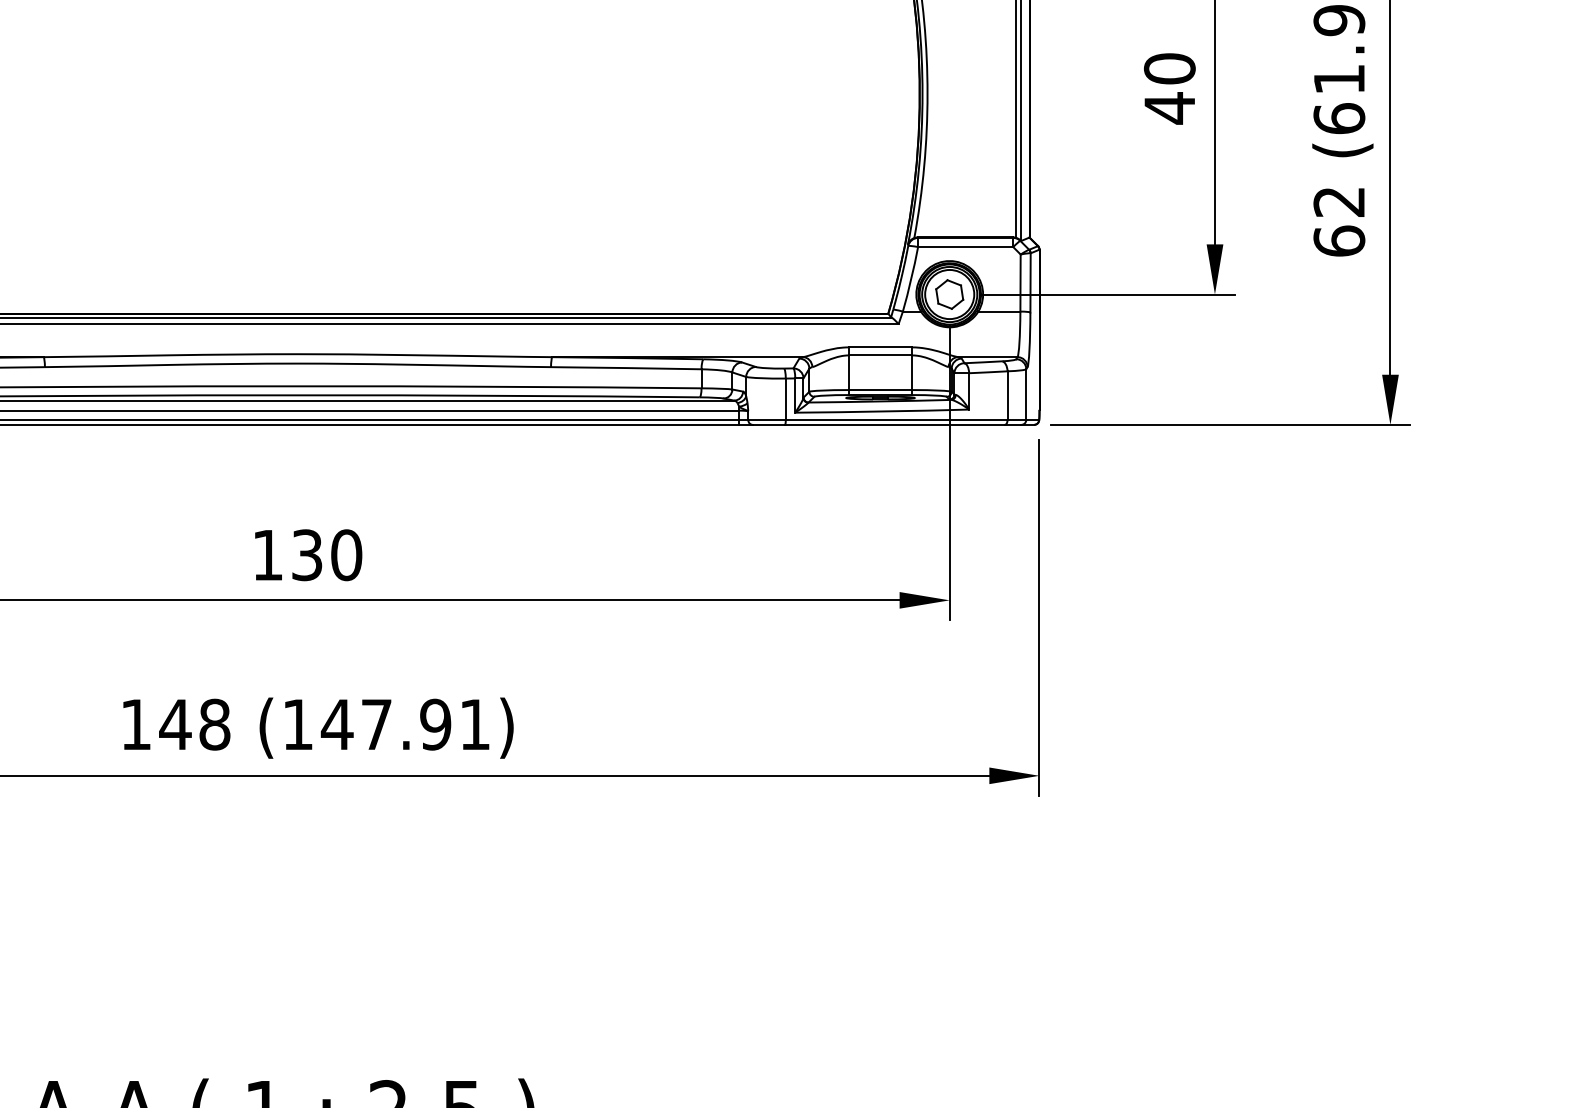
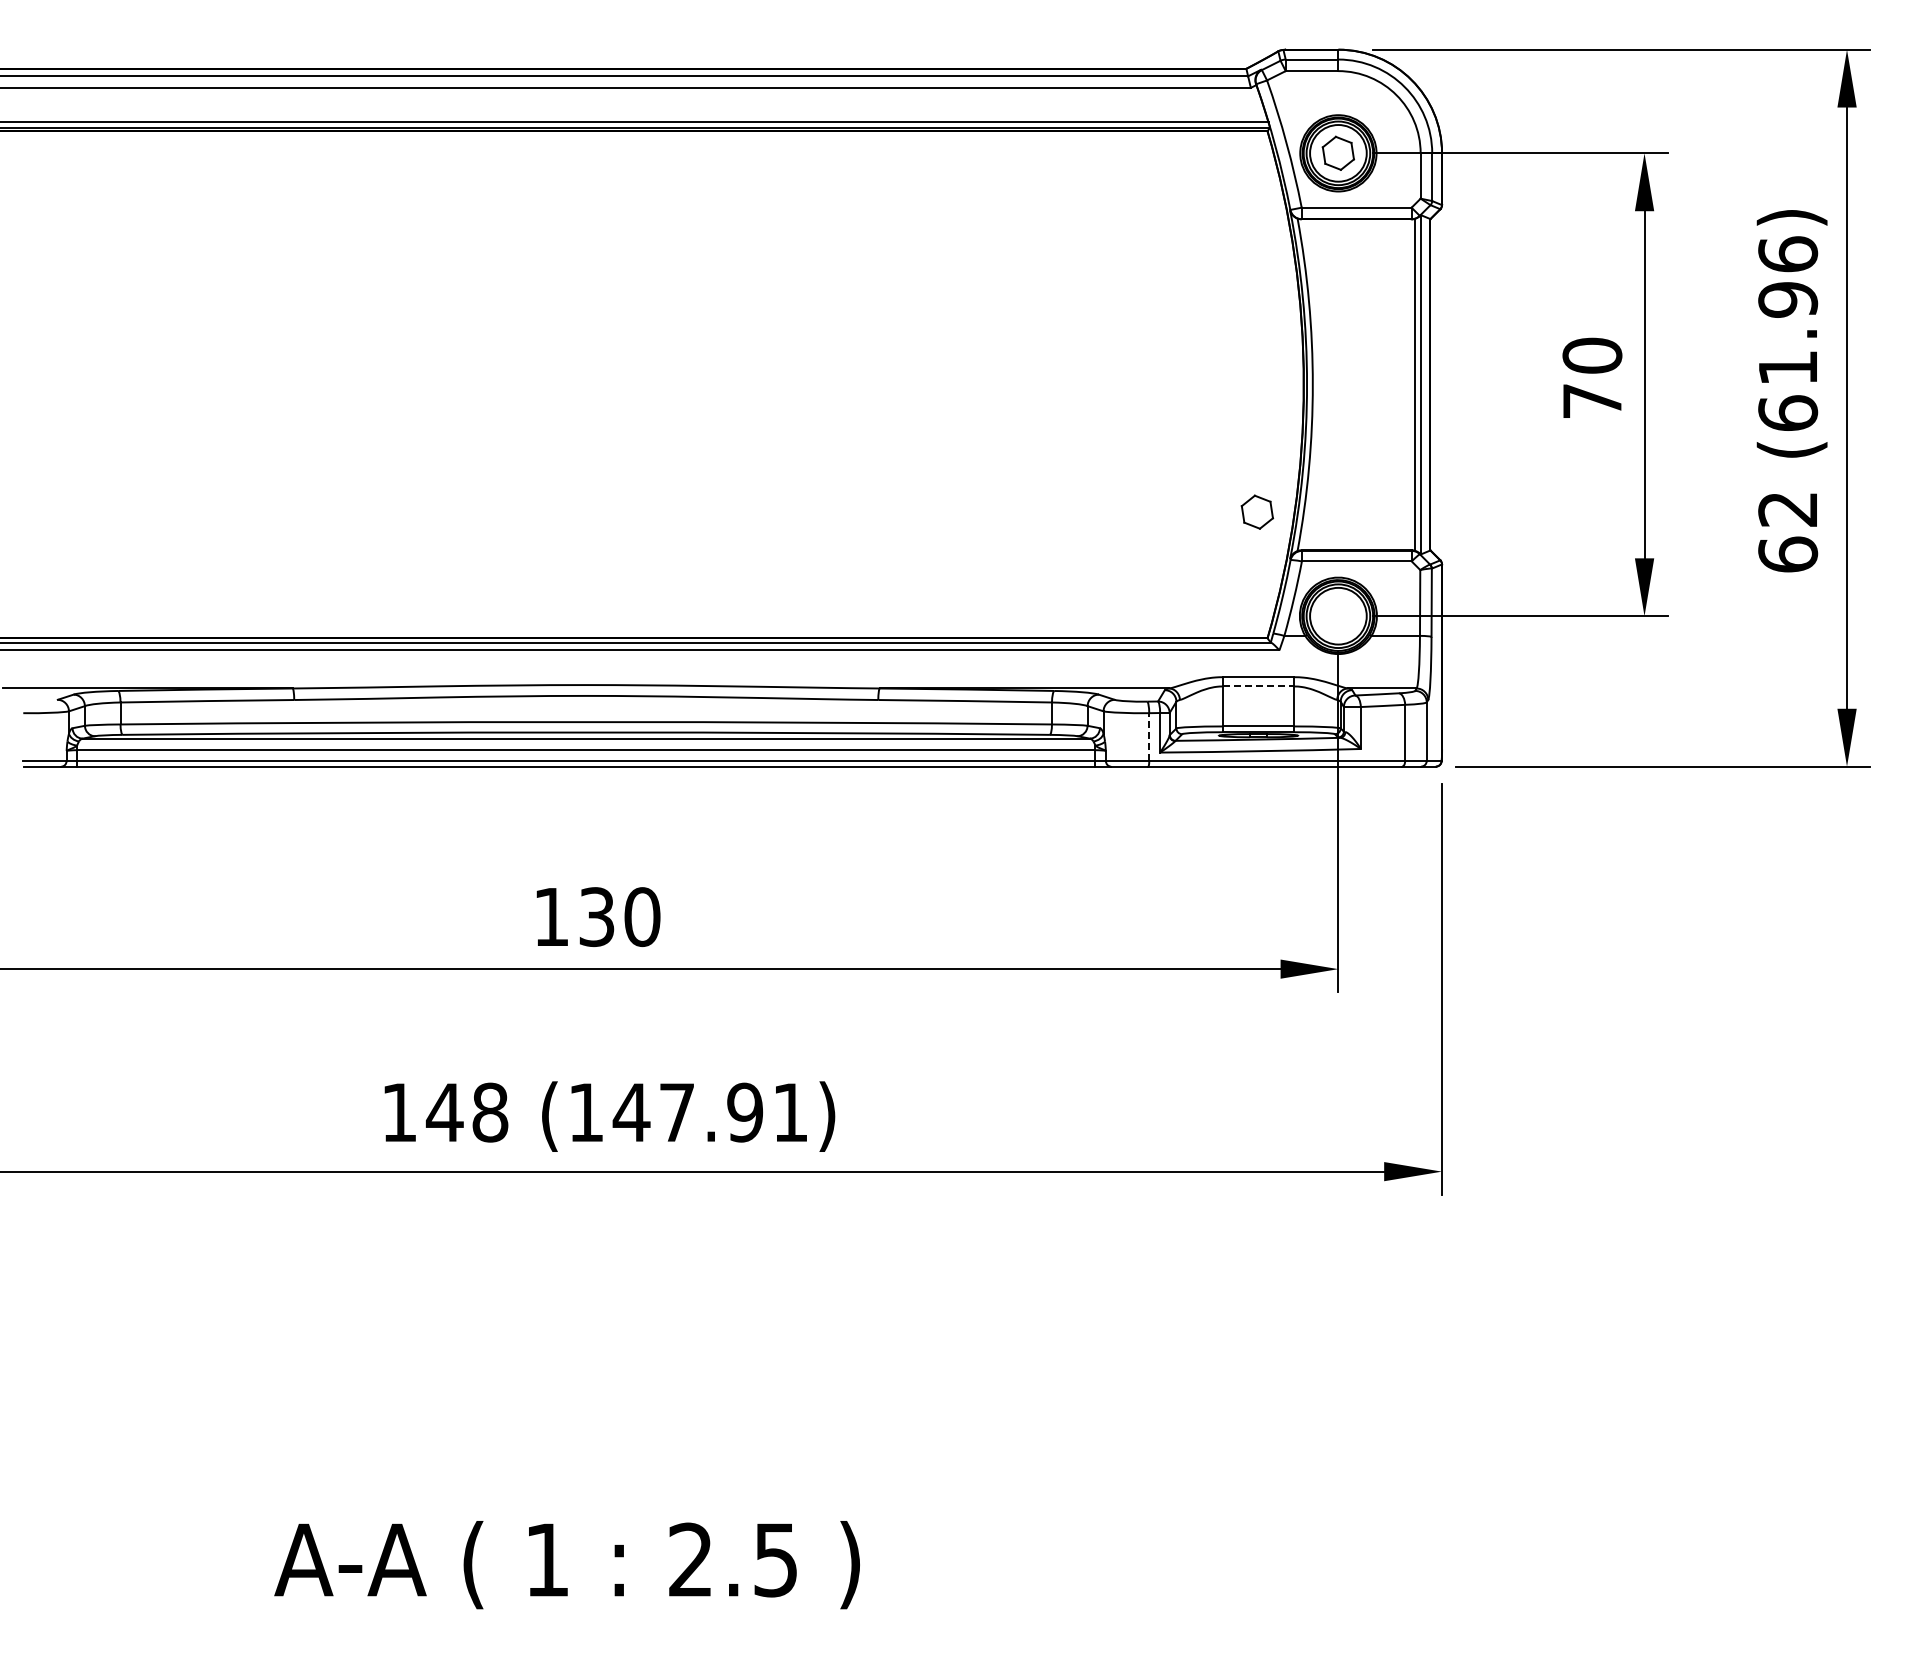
text: (1169, 108) -> (1592, 401), 40 -> 70
part: (949, 293) -> (1257, 511), moved
line: (880, 355) -> (1258, 686), solid -> dashed
line: (786, 399) -> (1149, 737), solid -> dashed

